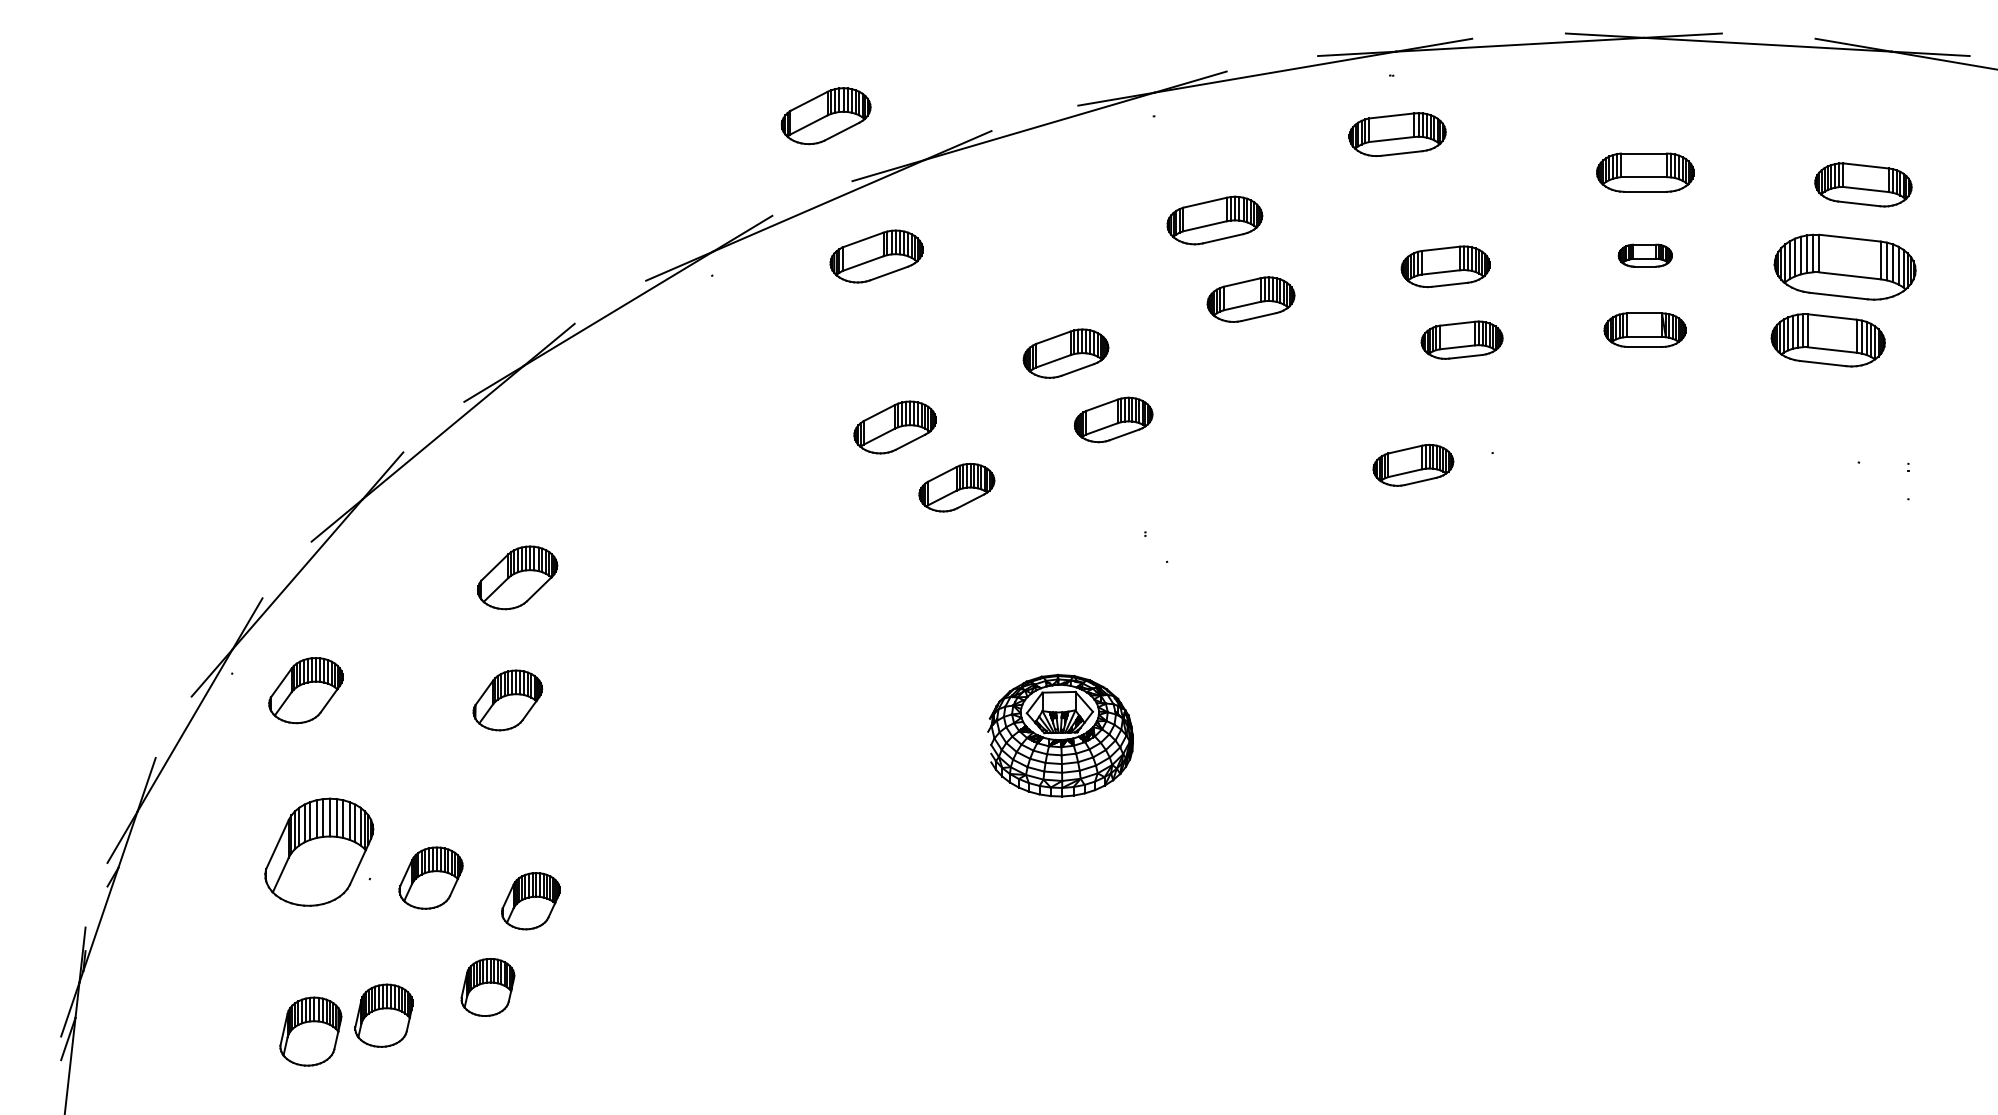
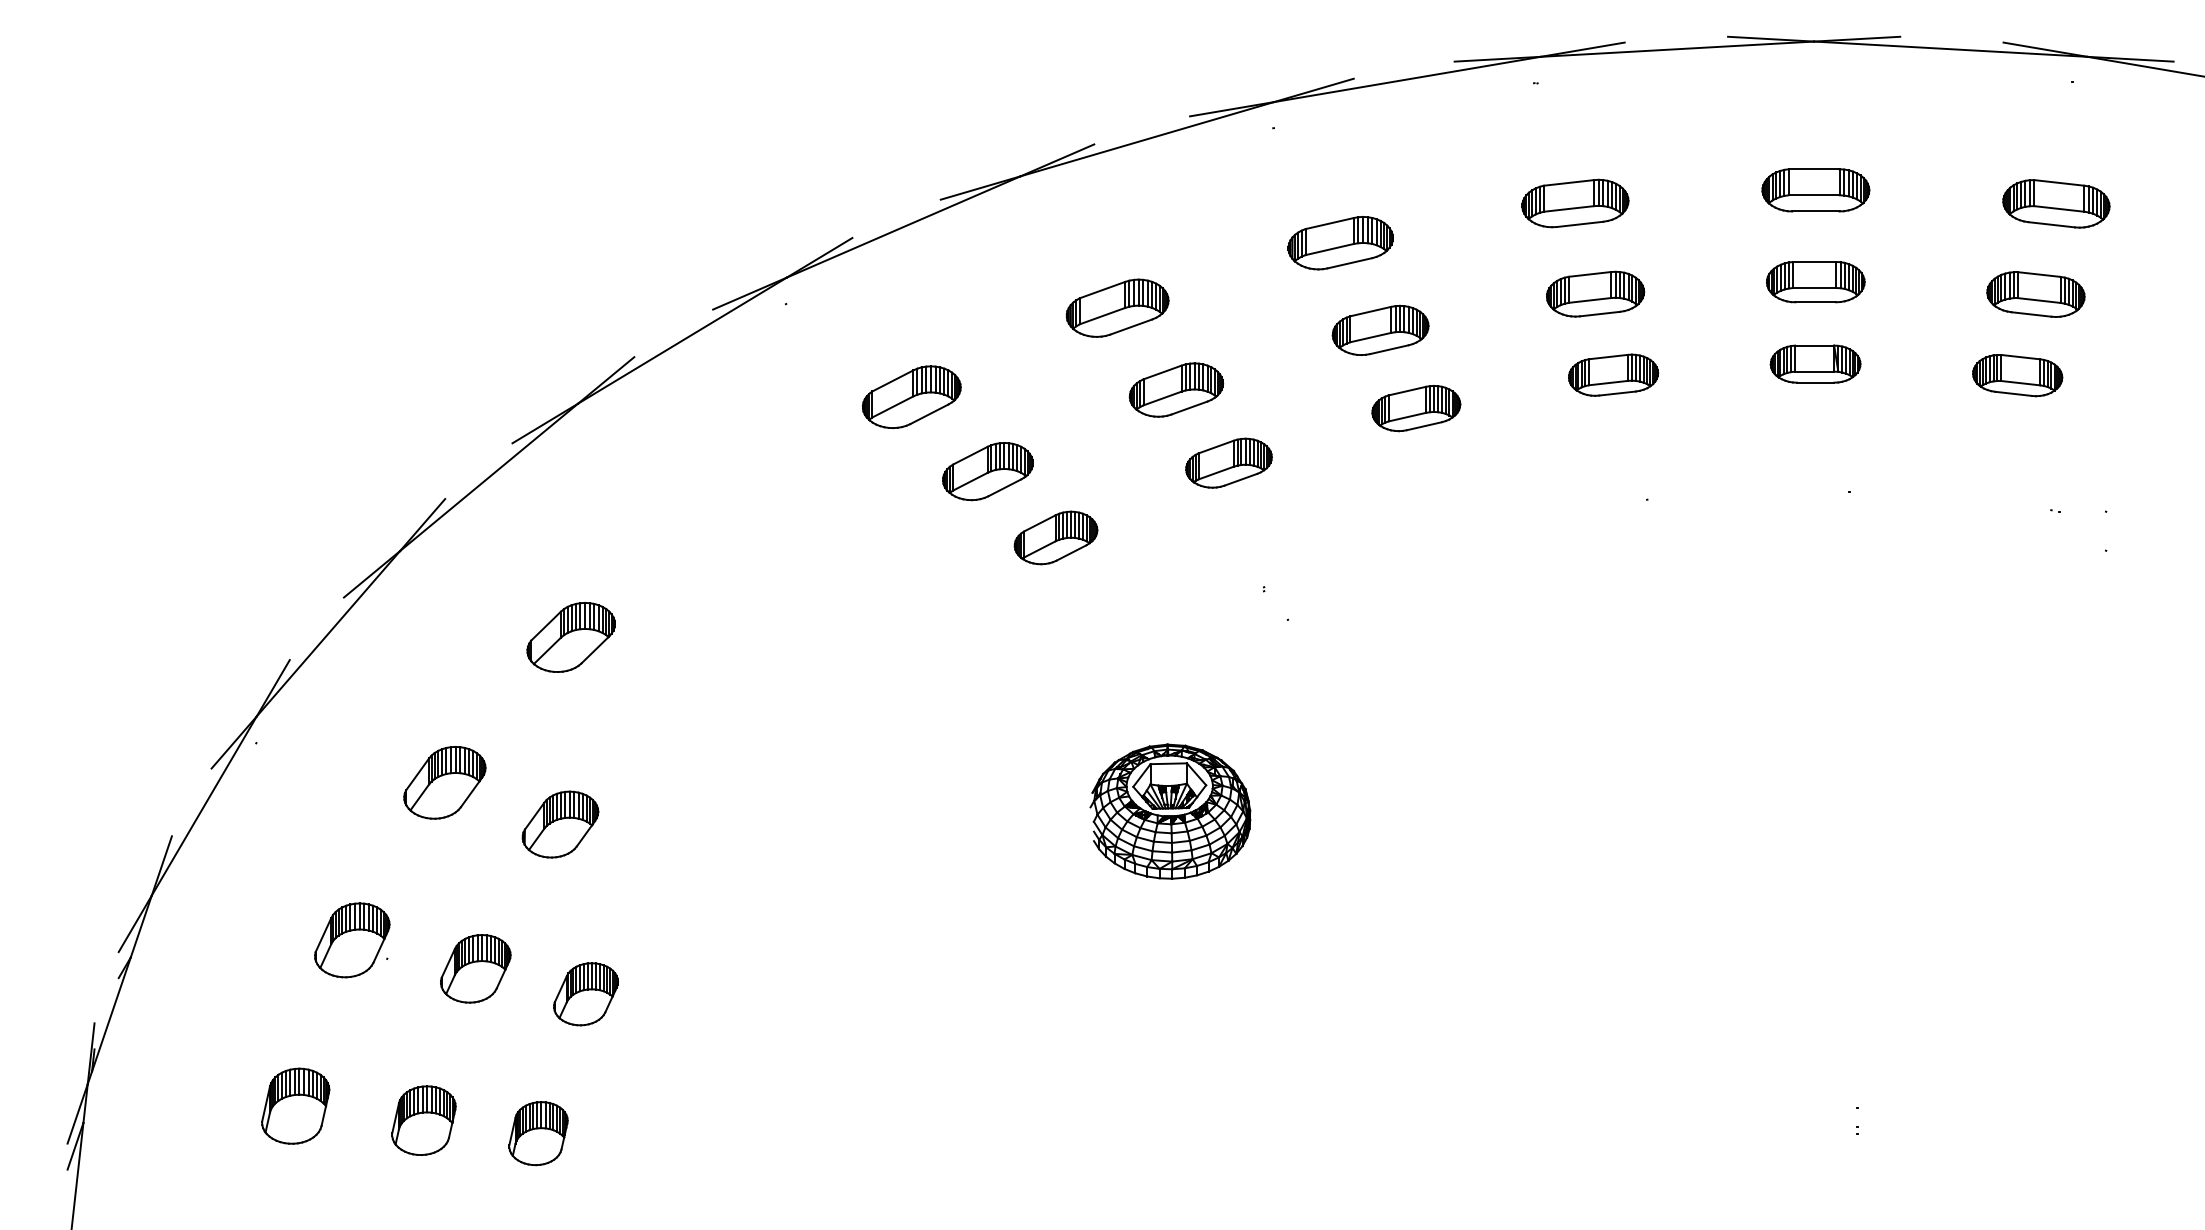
part: (825, 116) -> (911, 397), moved
part: (1397, 134) -> (1575, 203), moved
part: (1645, 255) -> (1815, 281), size x1.67
part: (876, 256) -> (1117, 308), moved
part: (1844, 266) -> (2035, 293), size x0.62
part: (1828, 340) -> (2017, 375), size x0.71
part: (1413, 464) -> (1416, 407), moved
part: (305, 690) -> (444, 782), moved
part: (507, 700) -> (560, 824), moved
part: (318, 852) -> (351, 940), size x0.62
part: (487, 987) -> (538, 1133), moved
part: (310, 1031) -> (295, 1106), moved

